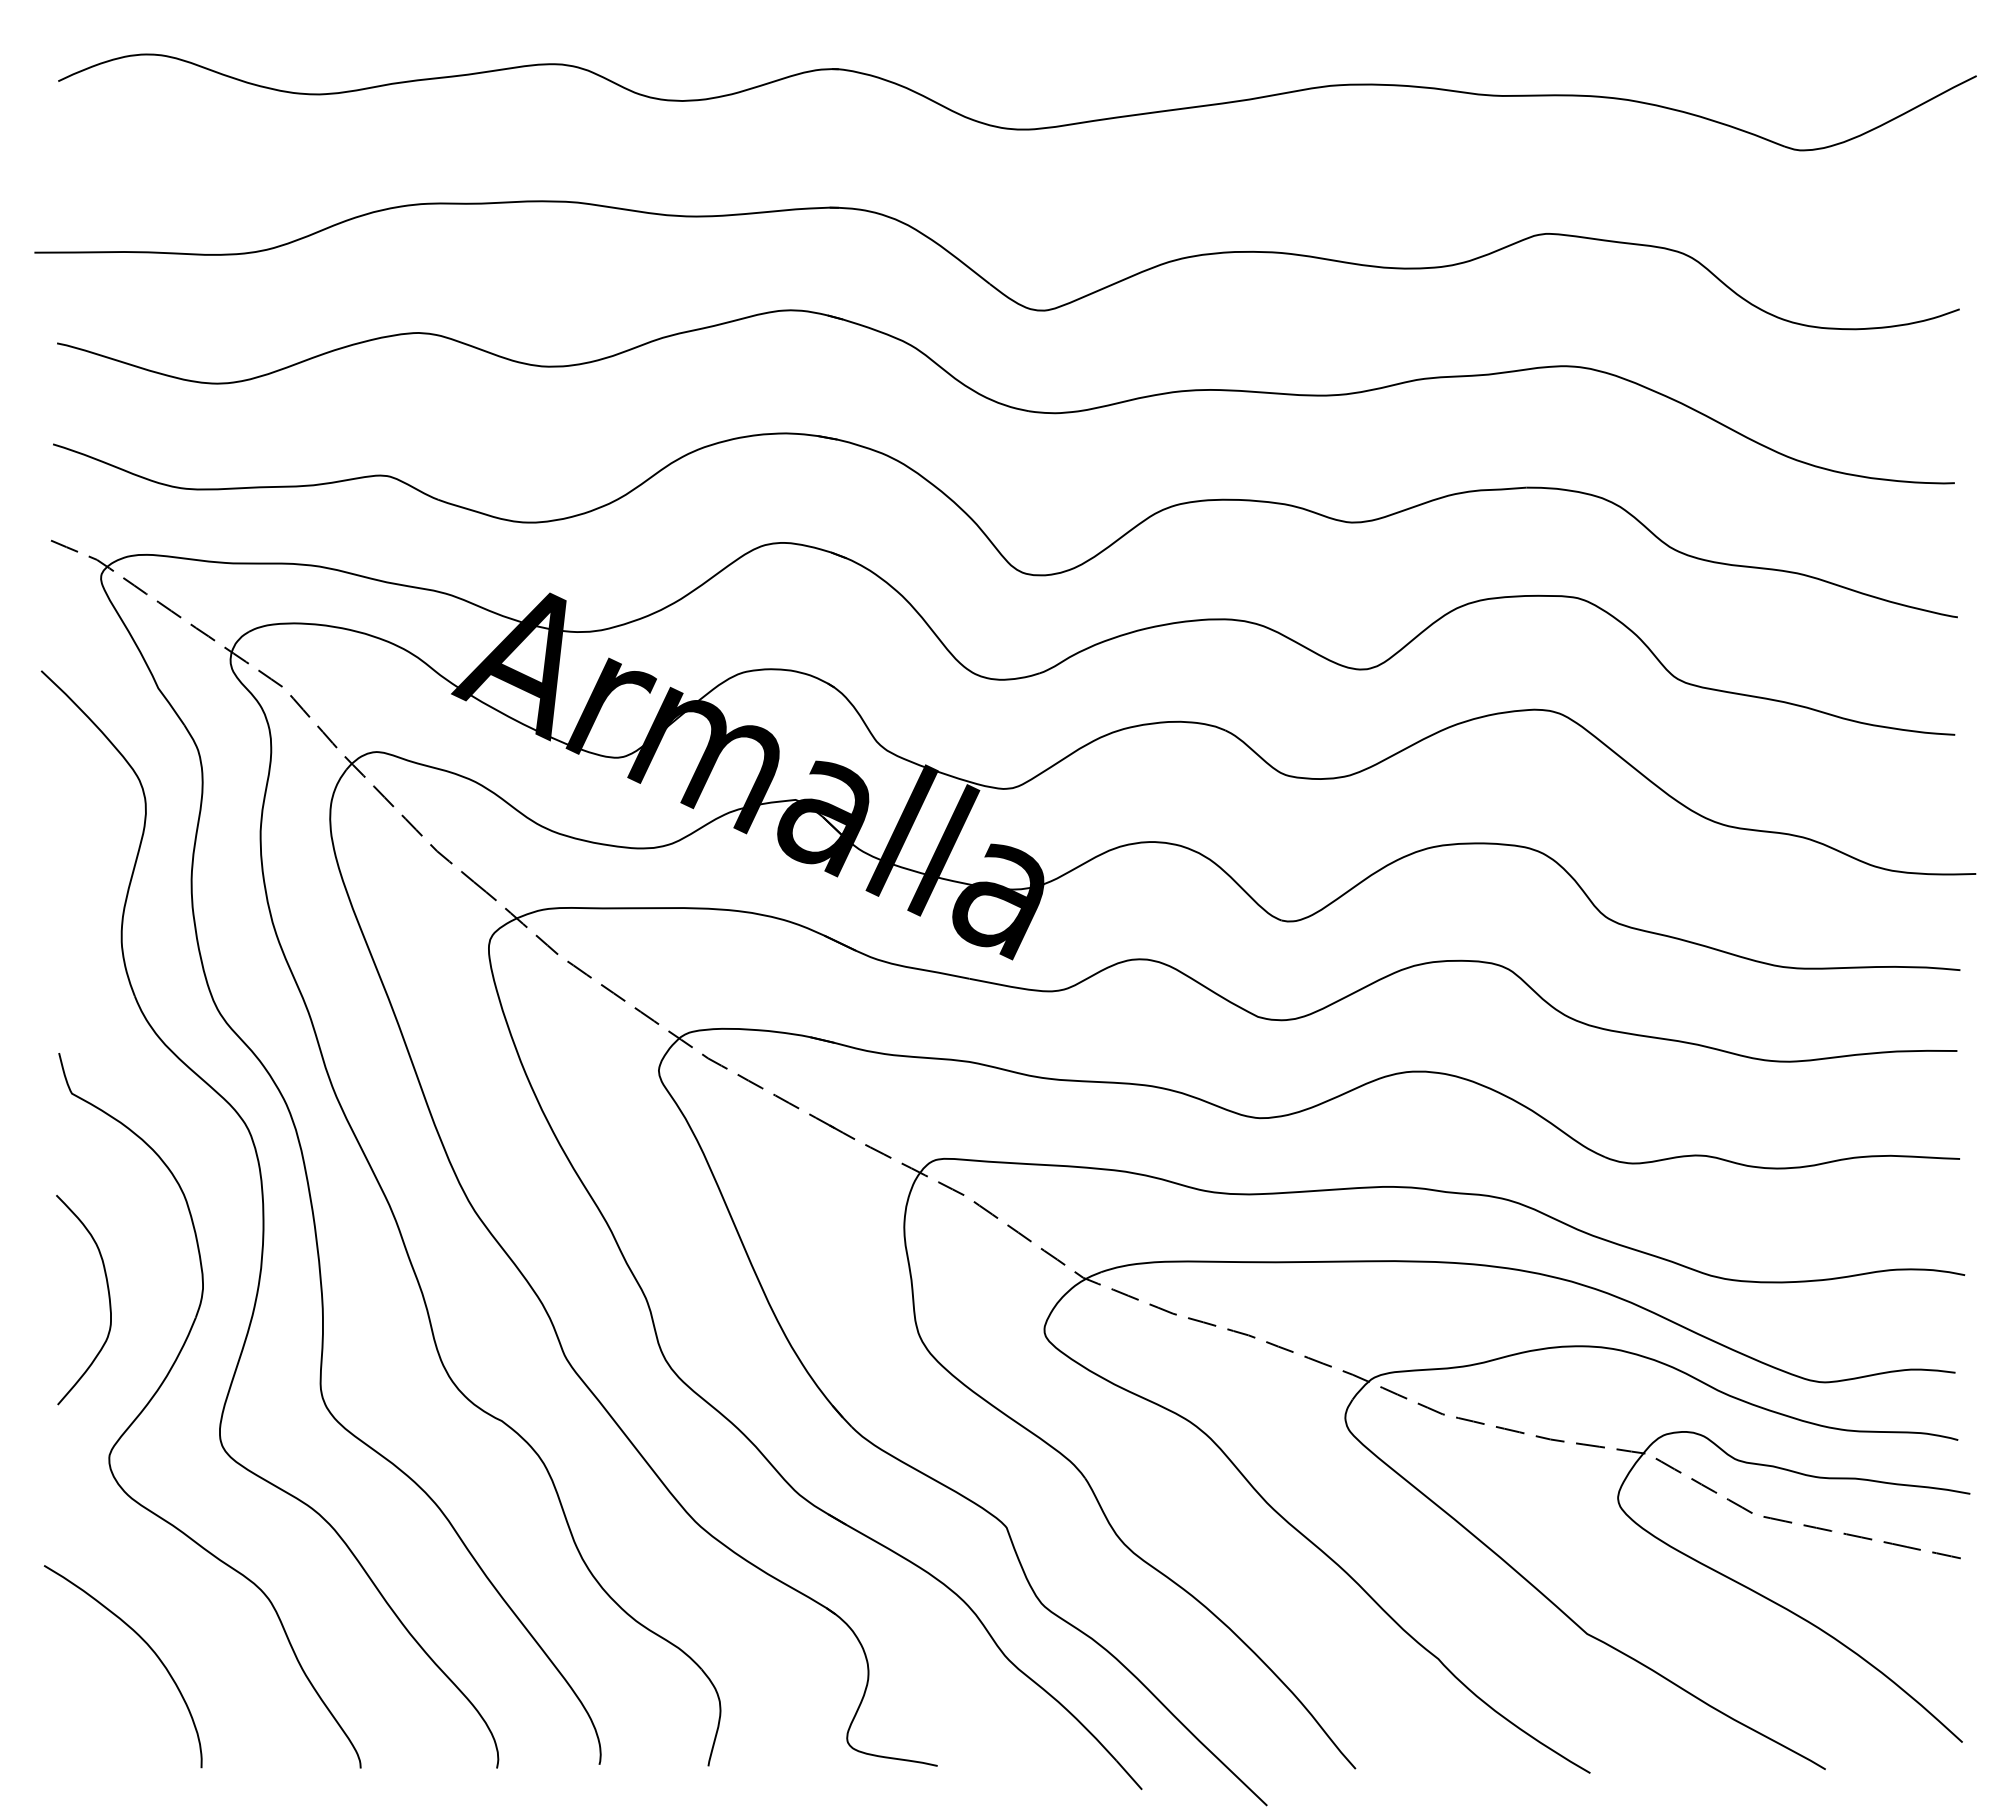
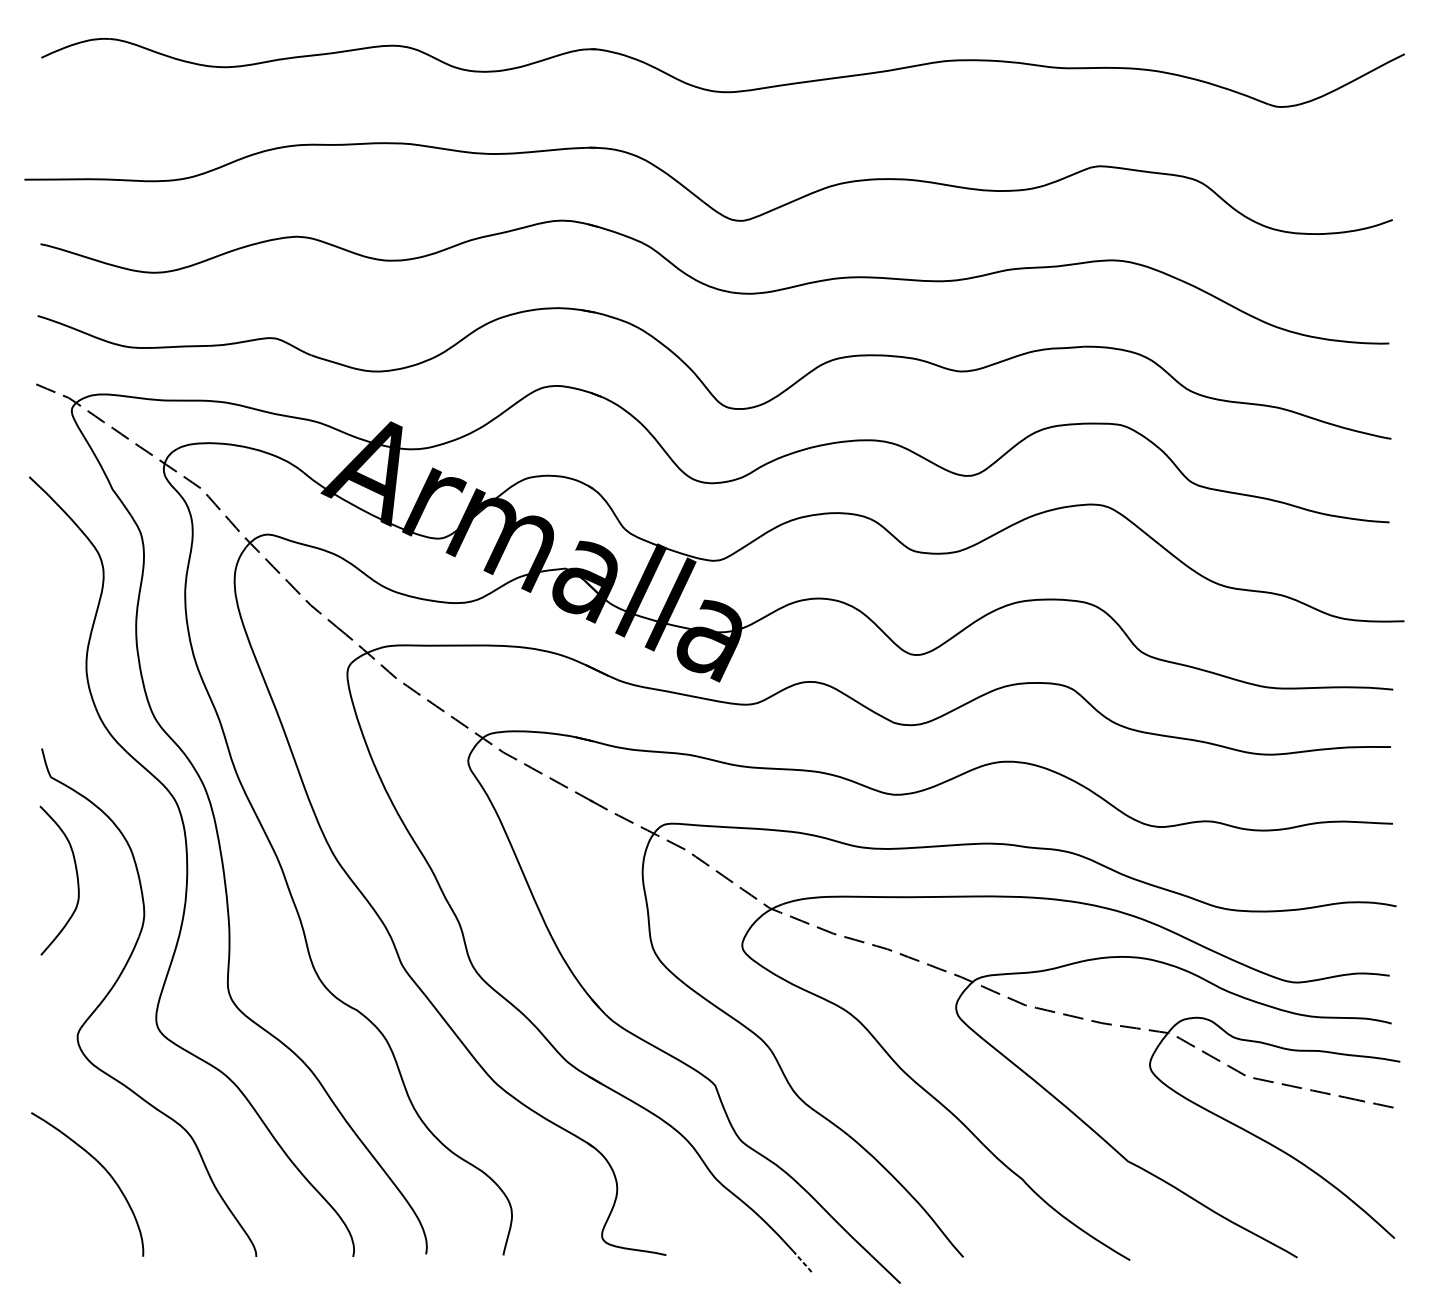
curve: (108, 1298) -> (77, 879), moved
line: (1129, 1774) -> (802, 1261), solid -> dashed

